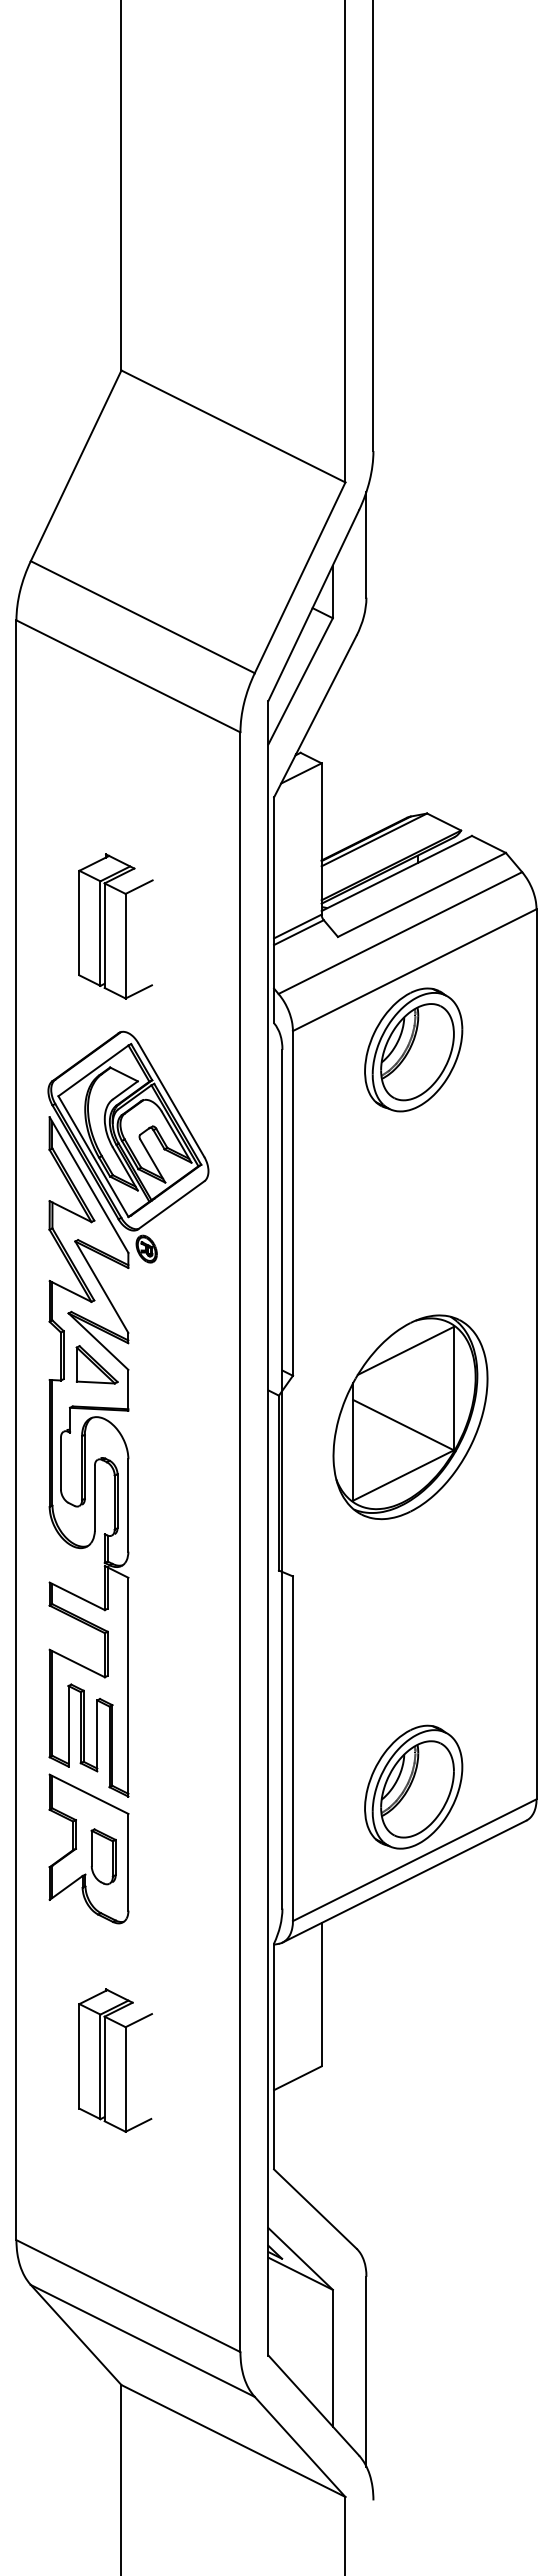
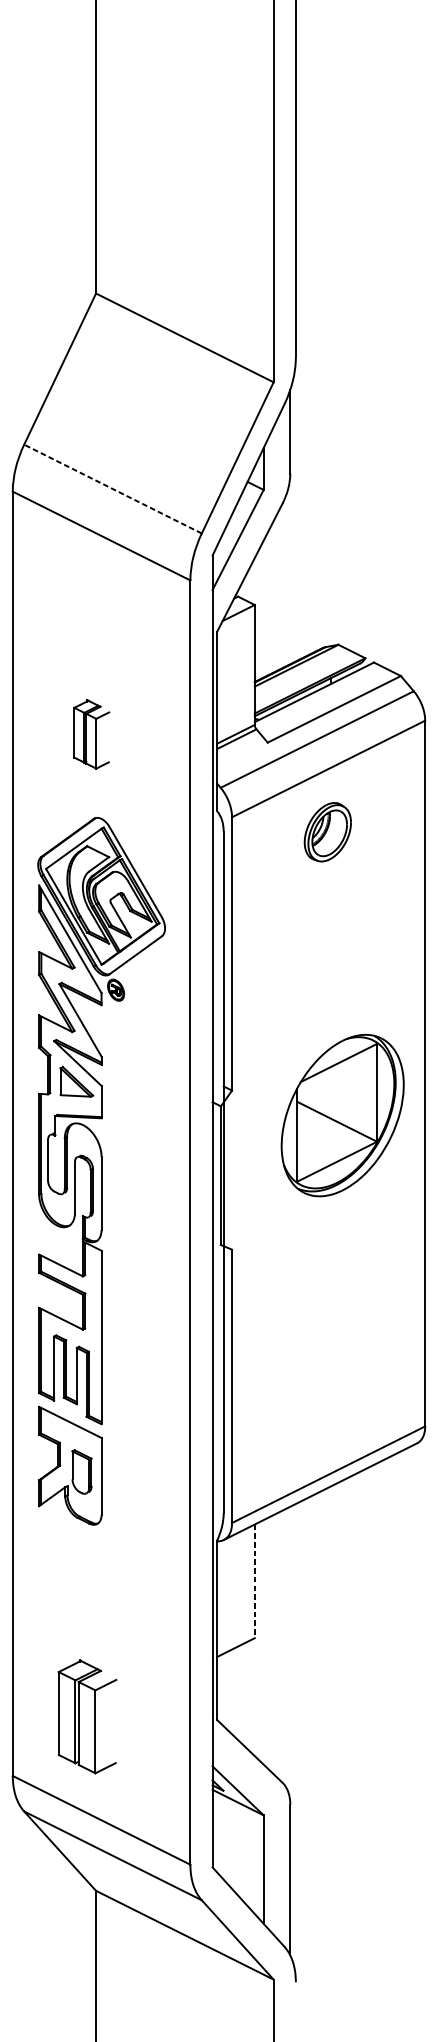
line: (142, 616) -> (112, 488), solid -> dashed
part: (115, 926) -> (91, 734), size x0.6
part: (413, 1049) -> (327, 831), size x0.6
part: (410, 1417) -> (342, 1115), moved
part: (413, 1786) -> (327, 1416), removed
line: (321, 1994) -> (254, 1581), solid -> dashed
part: (115, 2060) -> (87, 1716), moved

